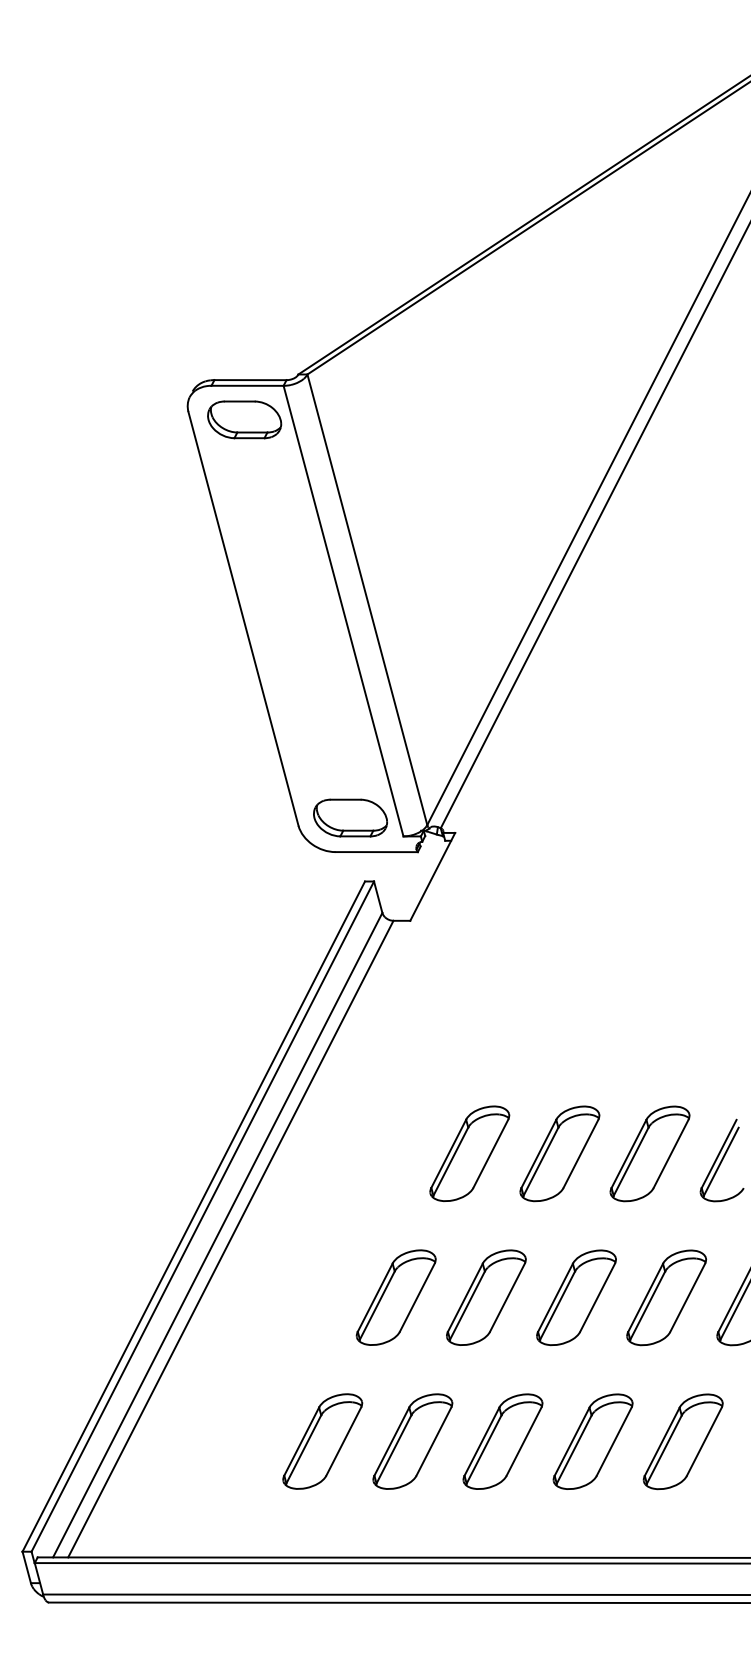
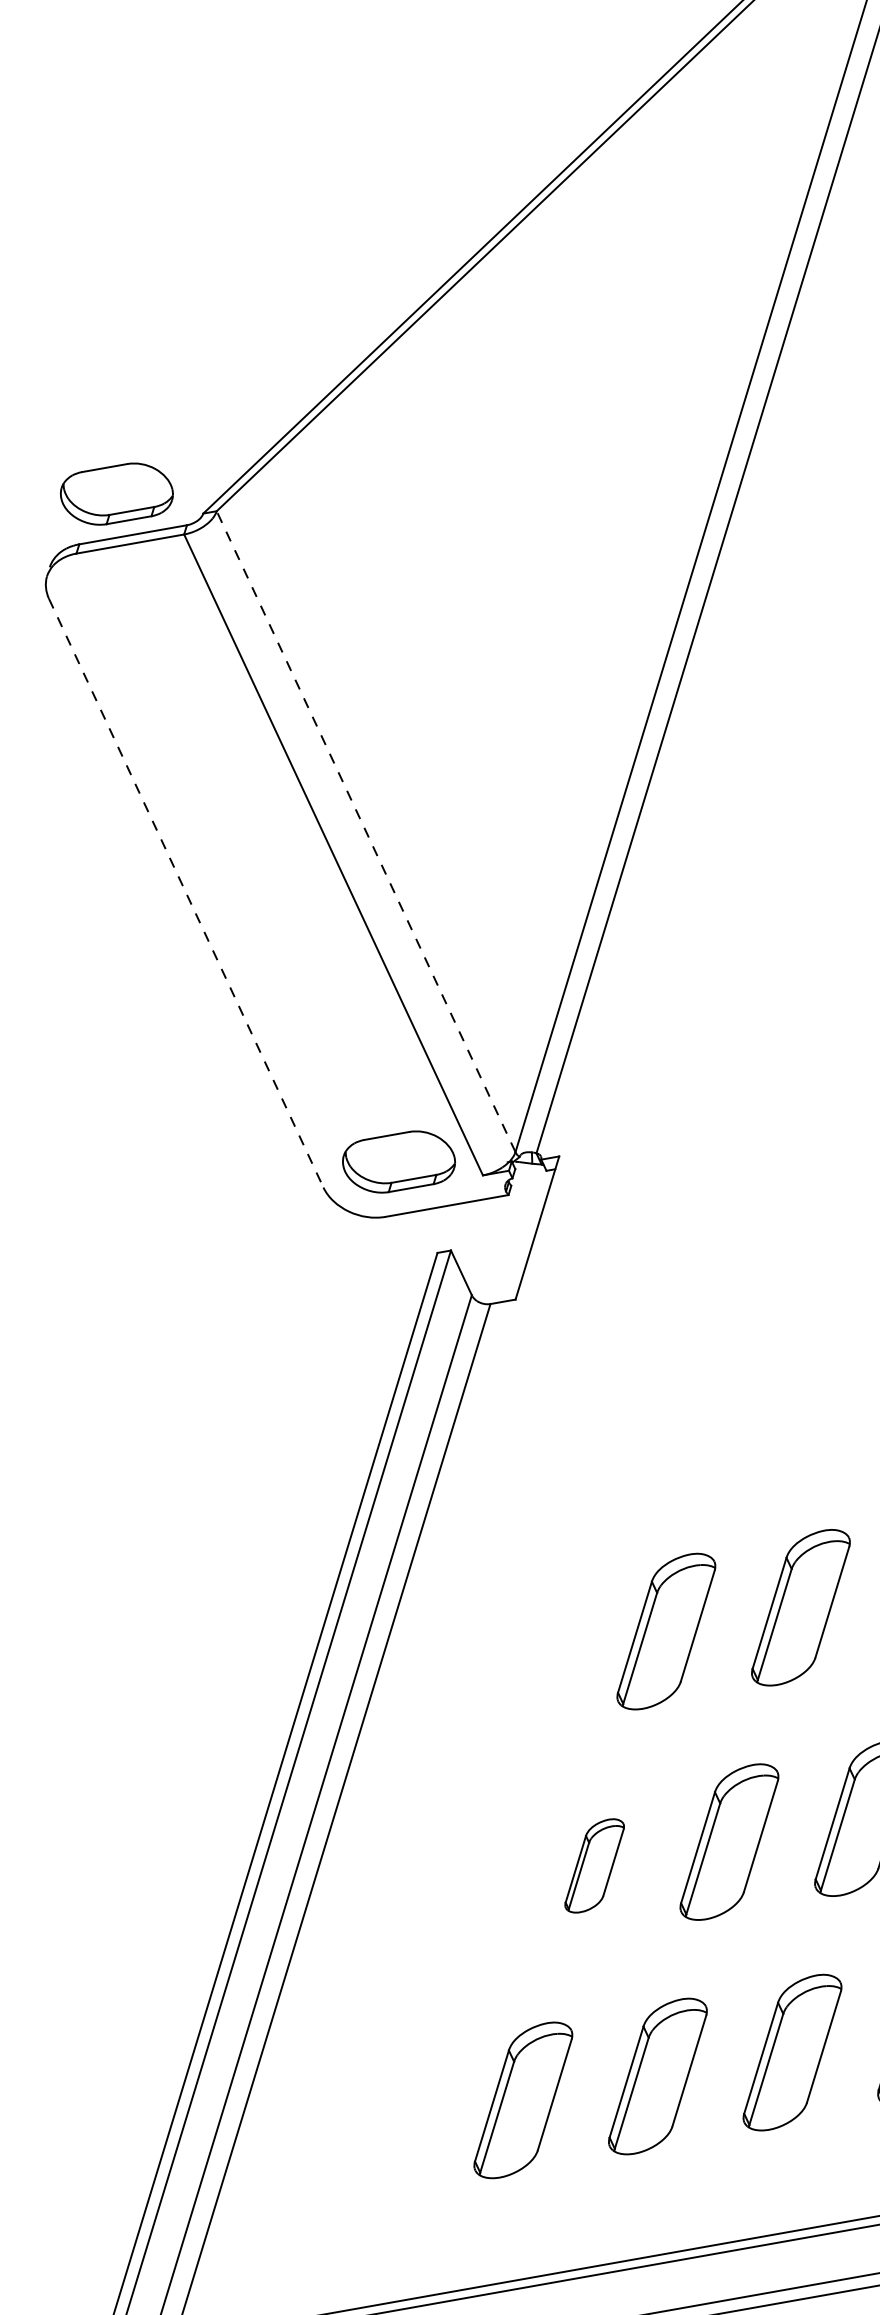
part: (244, 419) -> (116, 493), moved
line: (367, 599) -> (366, 831), solid -> dashed
line: (243, 619) -> (186, 894), solid -> dashed
part: (395, 1297) -> (593, 1865), size x0.6

